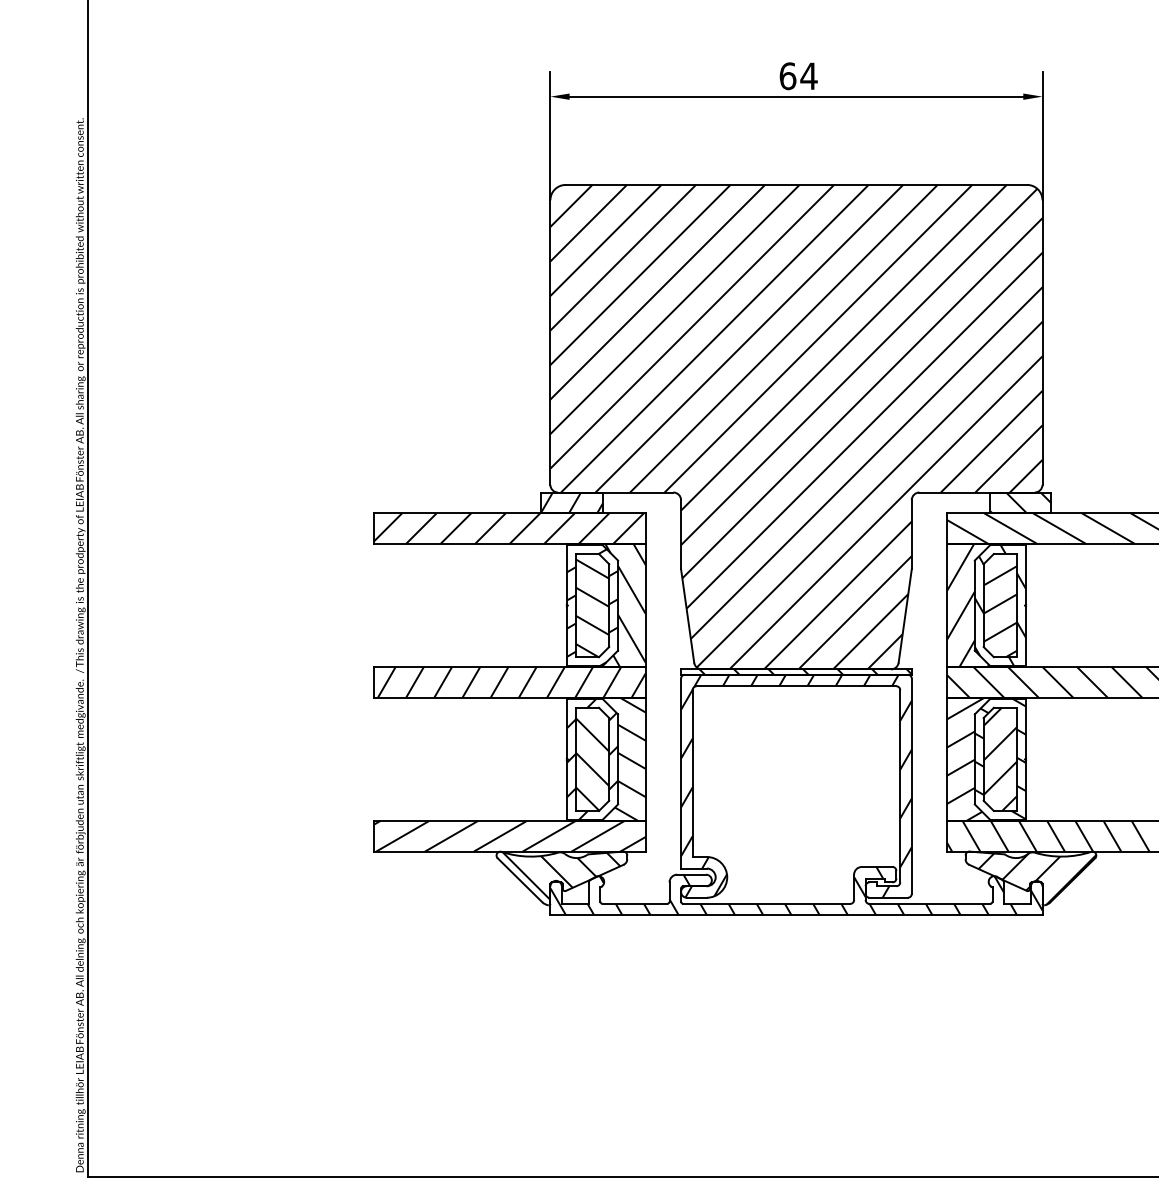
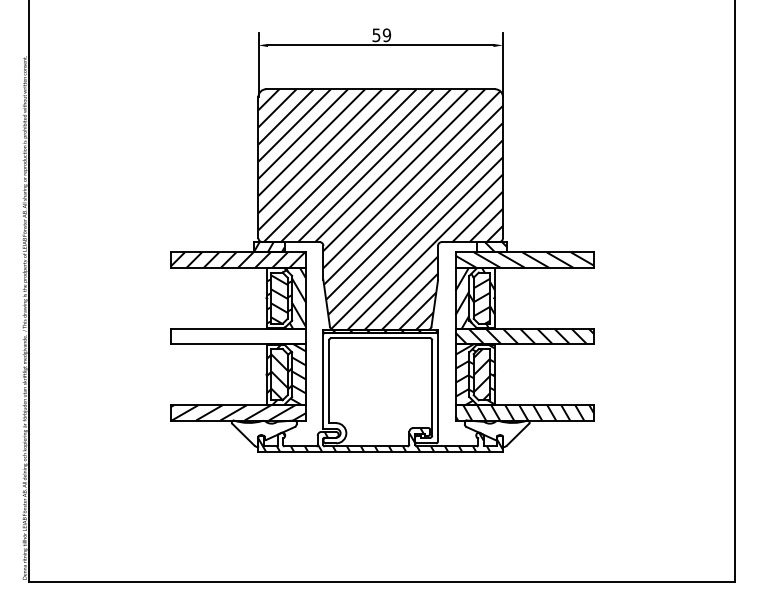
text: (797, 76) -> (381, 35), 64 -> 59
hatch: (510, 682) -> (238, 336), removed
hatch: (795, 785) -> (380, 387), removed
hatch: (560, 875) -> (263, 432), removed
hatch: (1037, 877) -> (500, 433), removed

